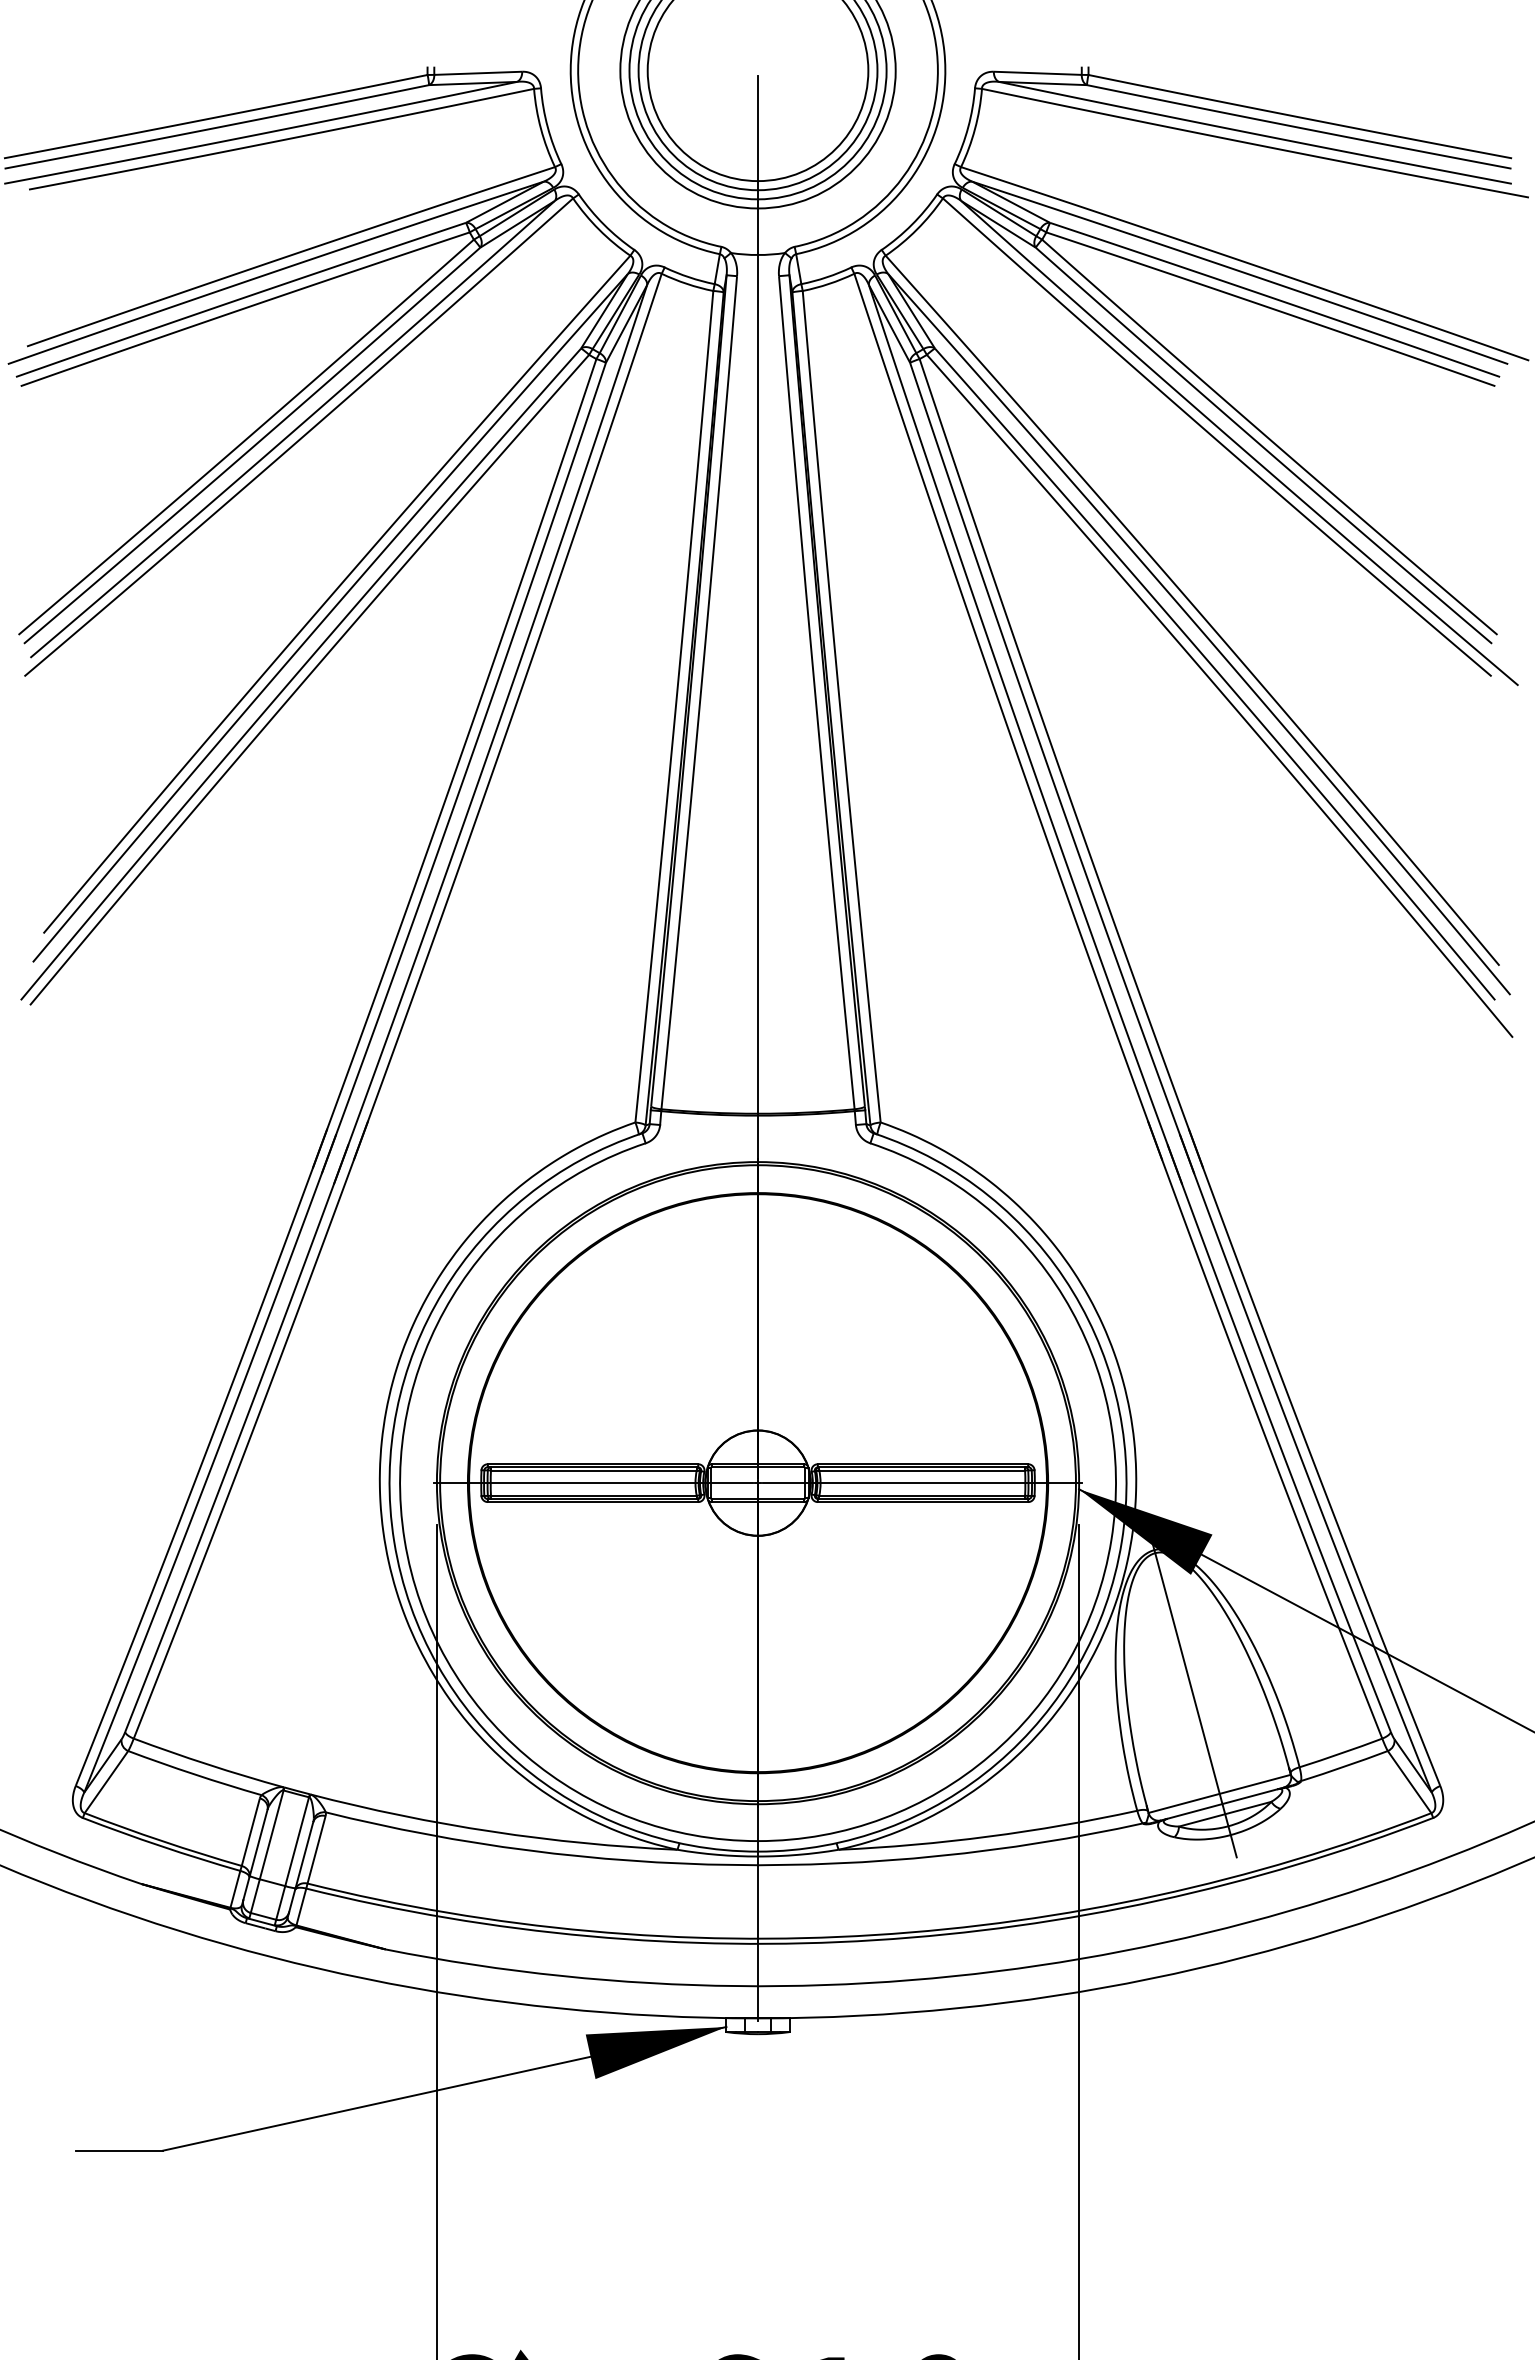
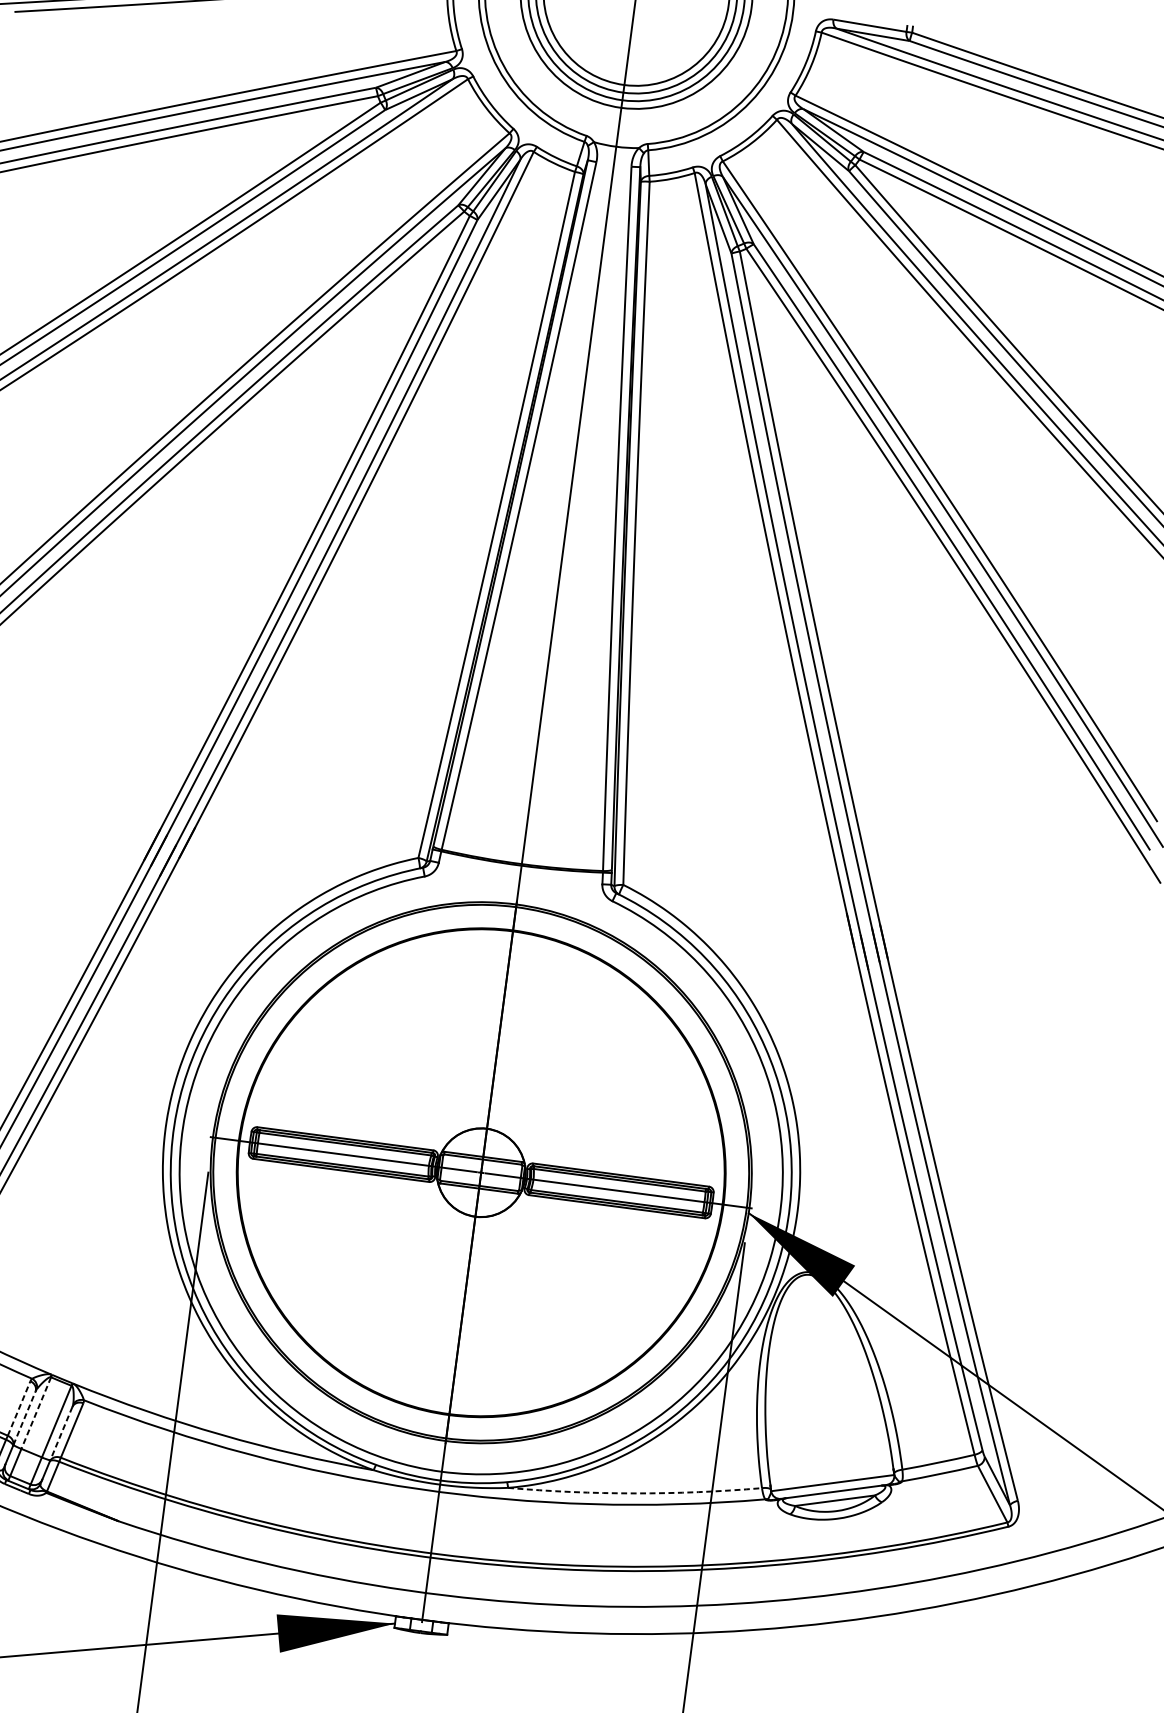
line: (1192, 1693) -> (821, 1396), removed
line: (250, 1832) -> (18, 1408), solid -> dashed
line: (271, 1834) -> (36, 1412), solid -> dashed
arc: (988, 1836) -> (634, 1493), solid -> dashed
line: (258, 1842) -> (24, 1418), solid -> dashed
line: (304, 1855) -> (61, 1433), solid -> dashed

